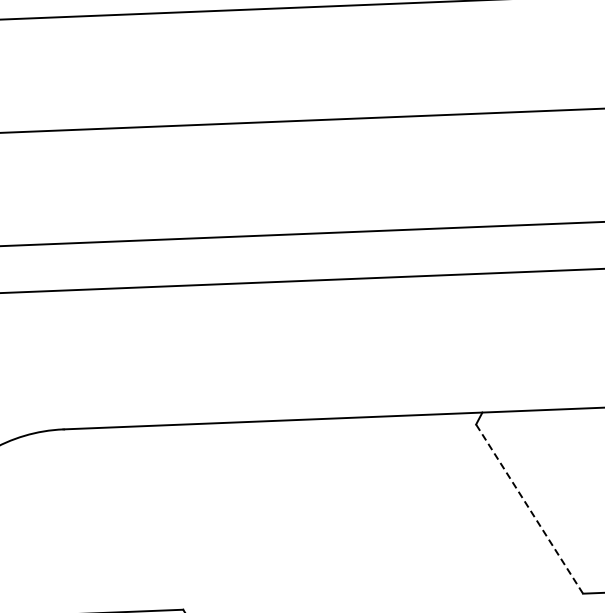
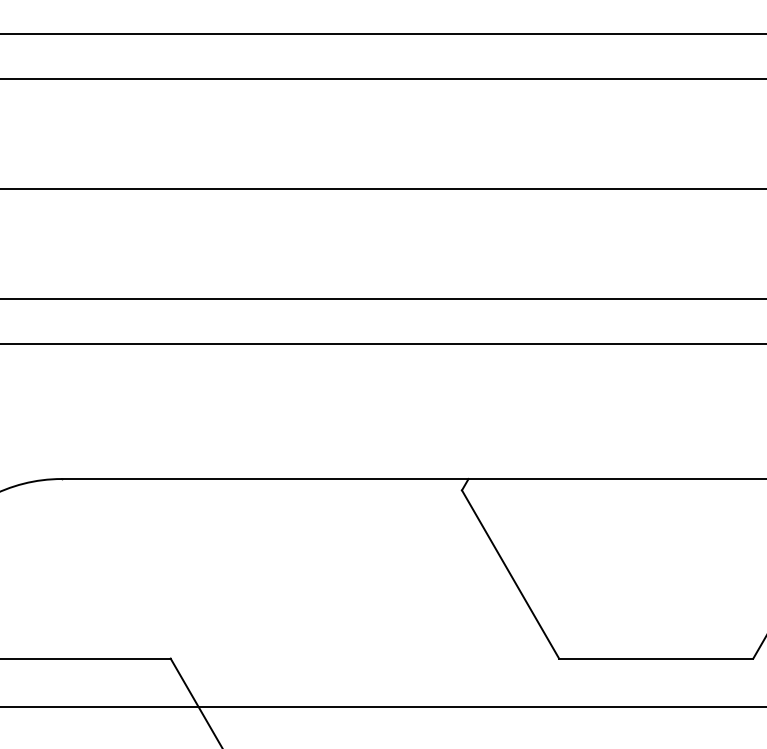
line: (529, 509) -> (510, 574), dashed -> solid

